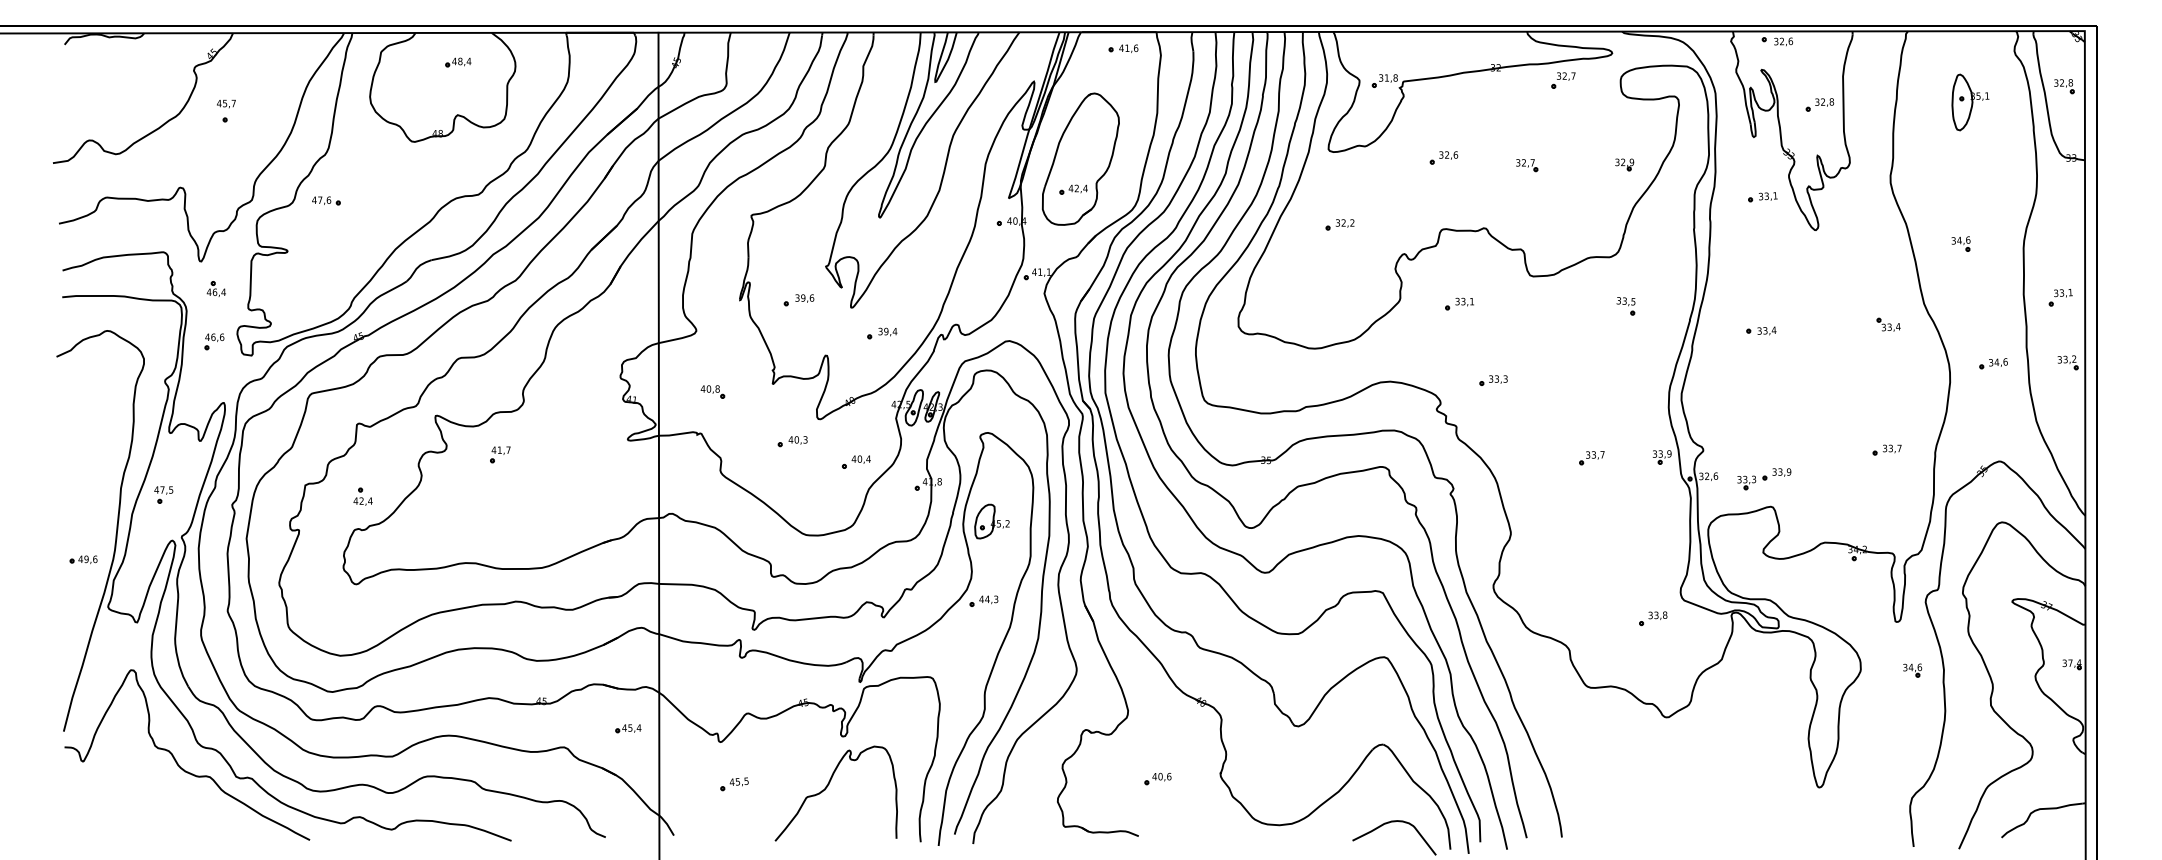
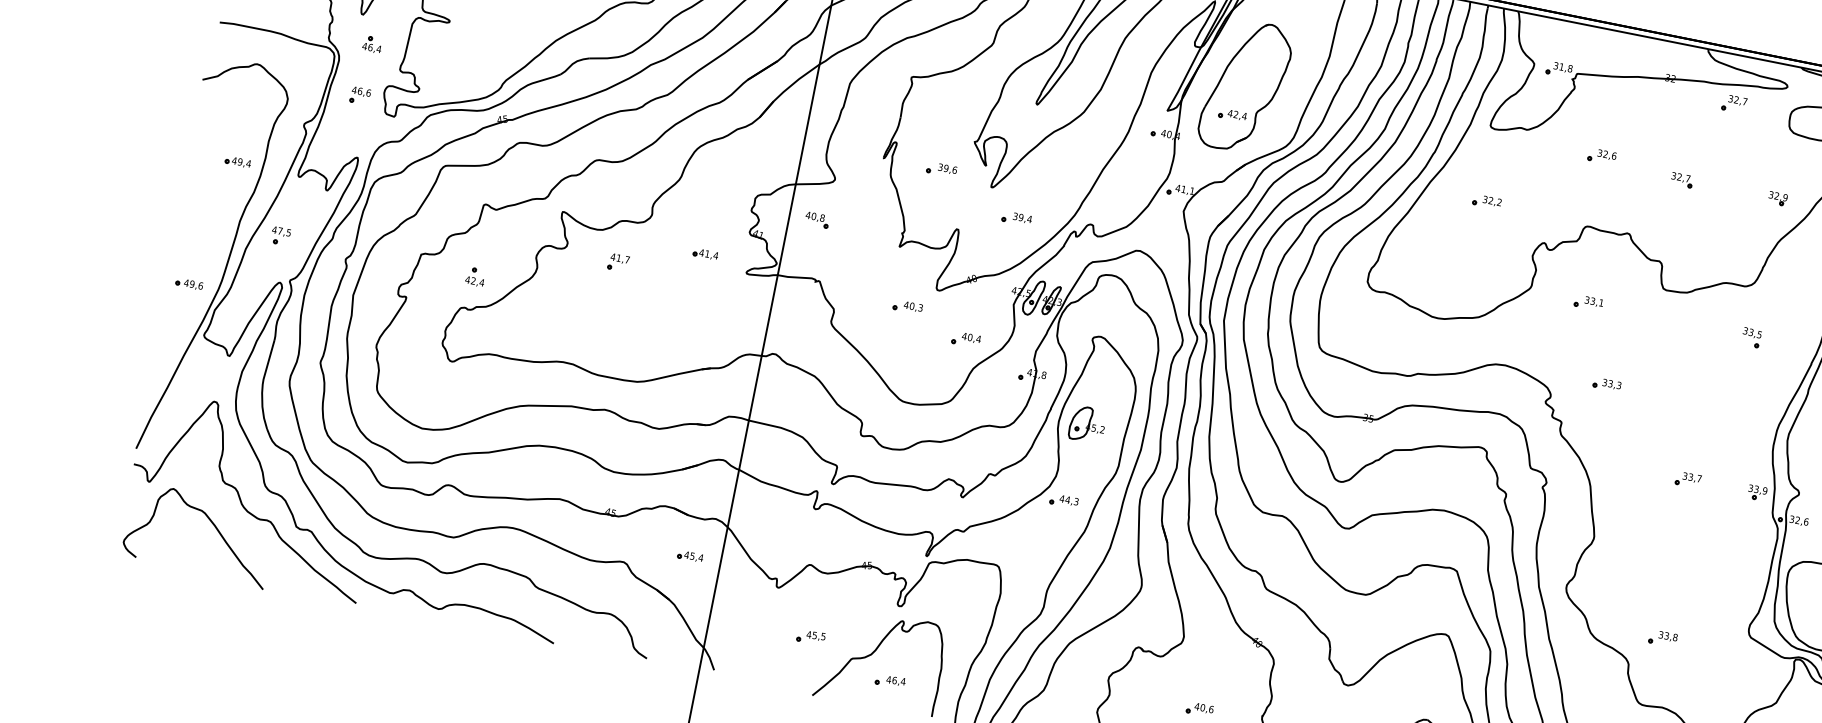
part: (712, 391) -> (816, 219), moved
part: (583, 429) -> (705, 254), added
part: (107, 430) -> (238, 161), added
part: (1653, 618) -> (1663, 638), moved
part: (734, 784) -> (810, 637), moved
curve: (151, 789) -> (210, 522), added
part: (848, 811) -> (890, 680), added

